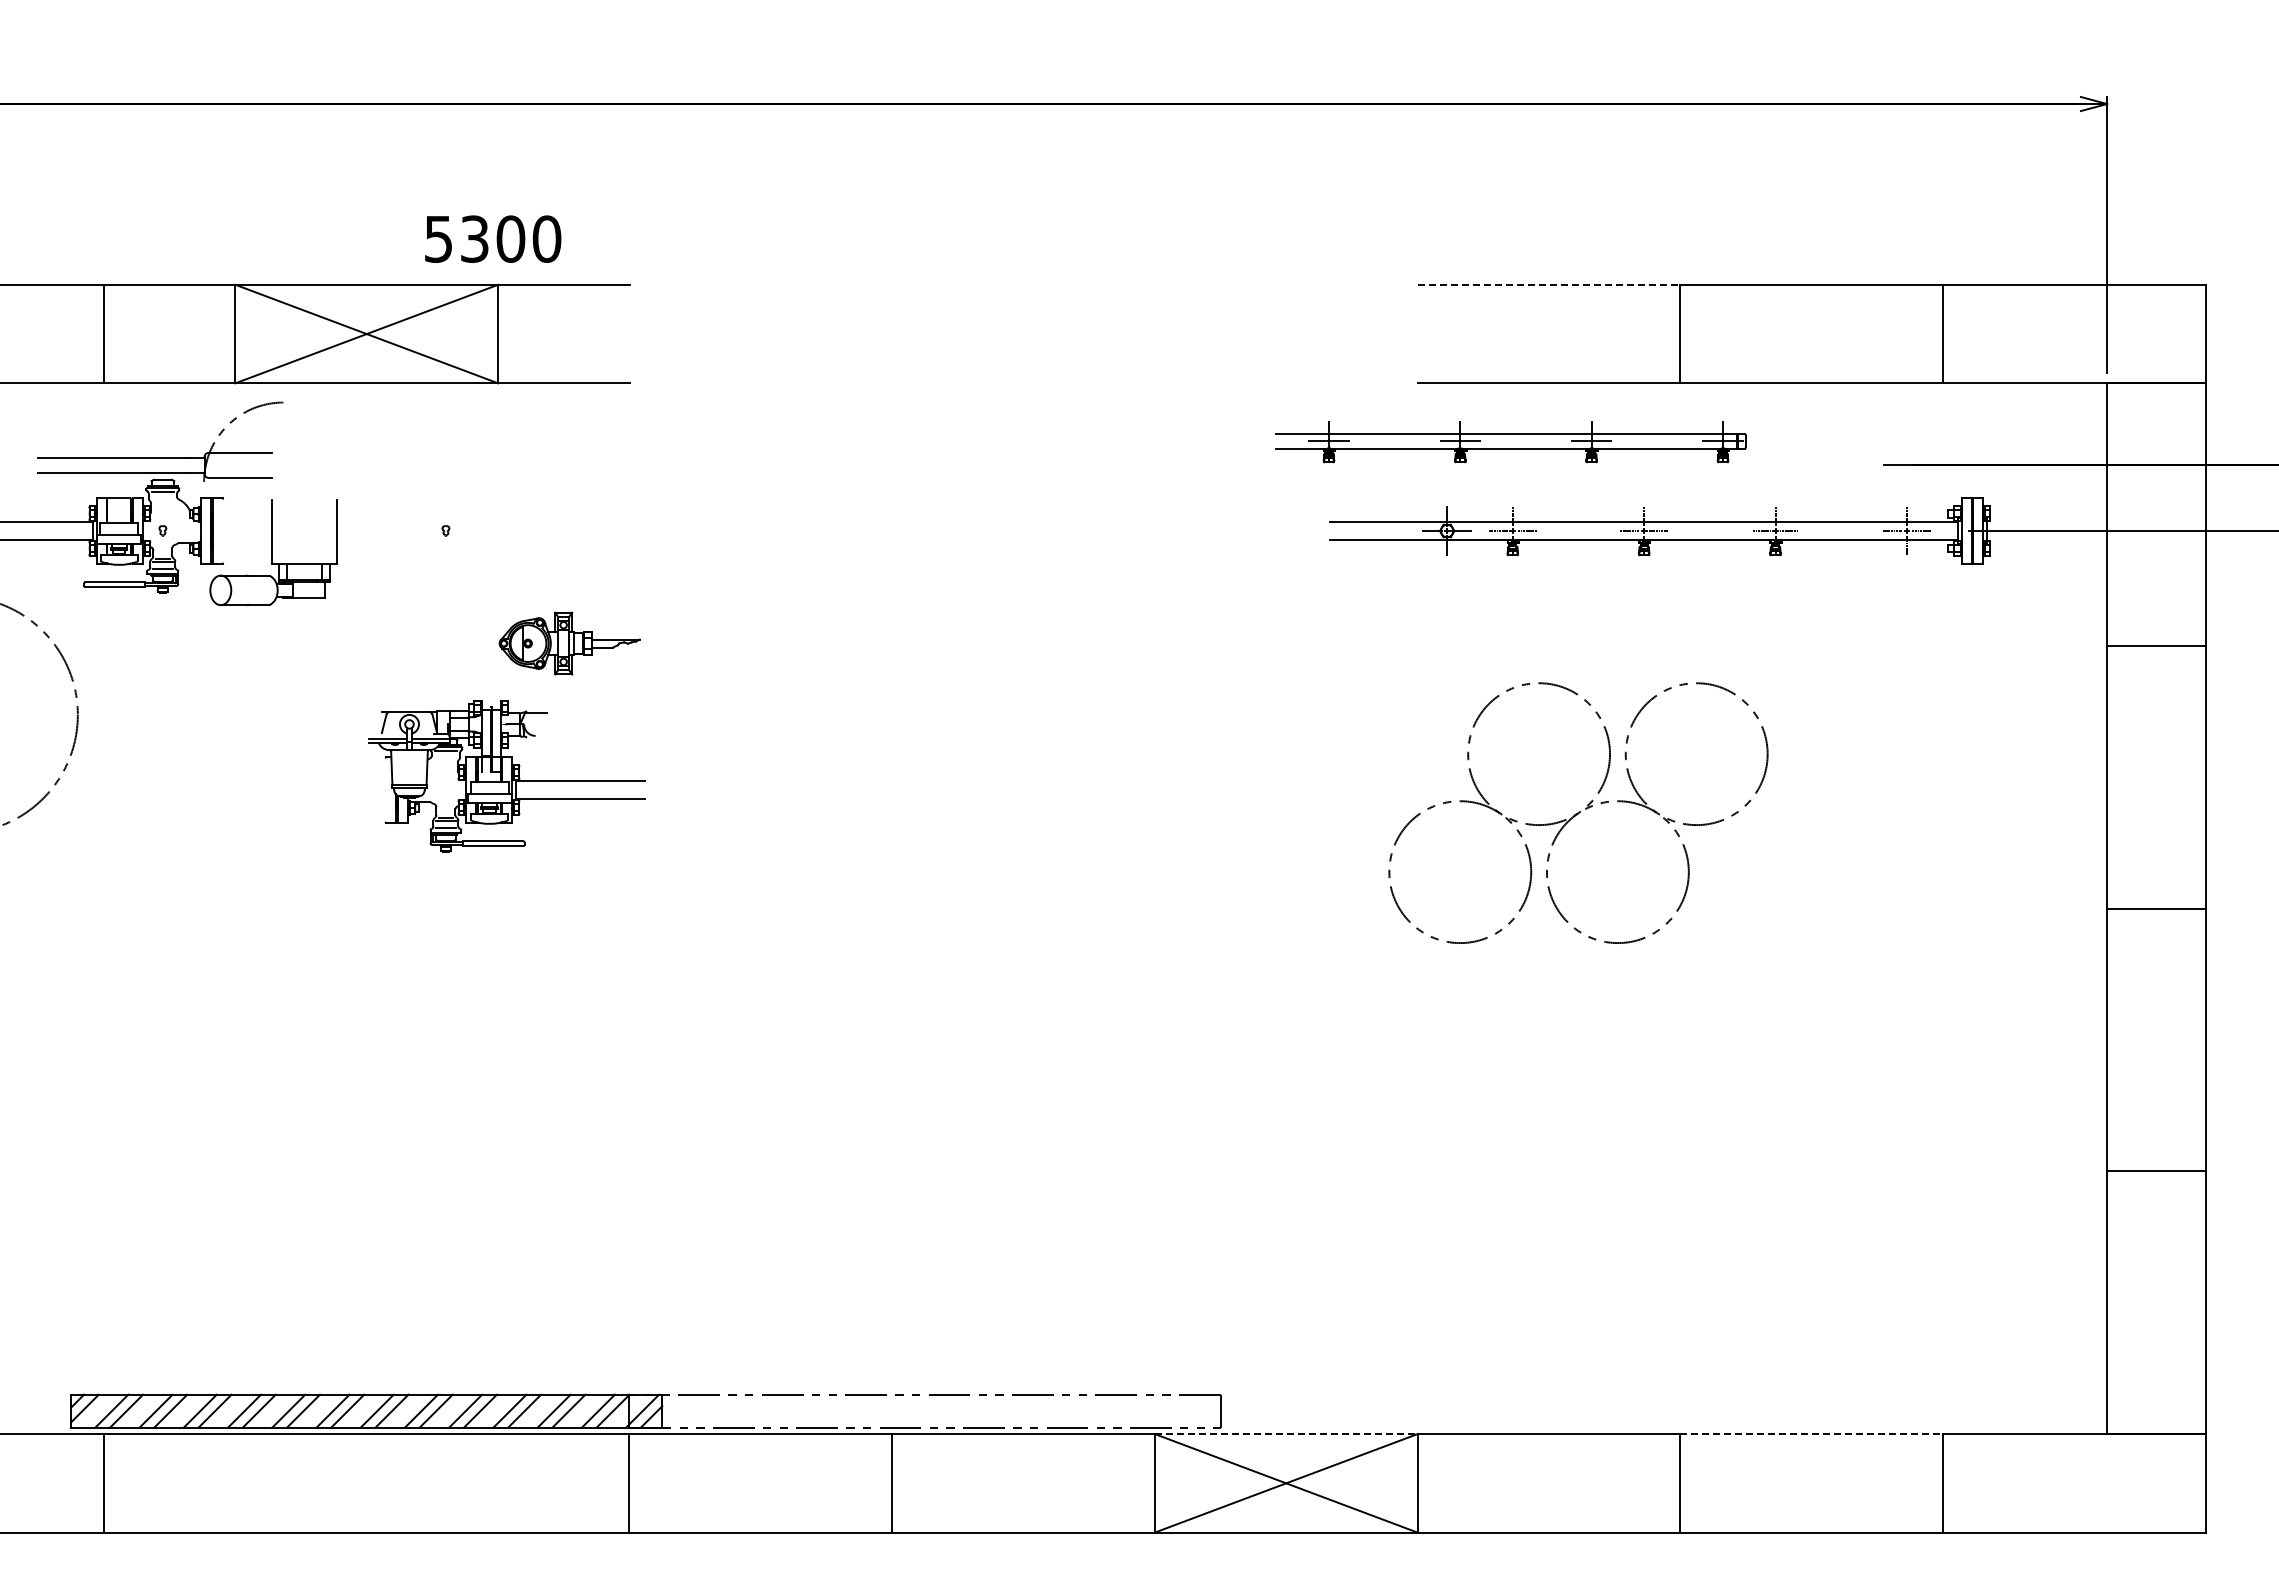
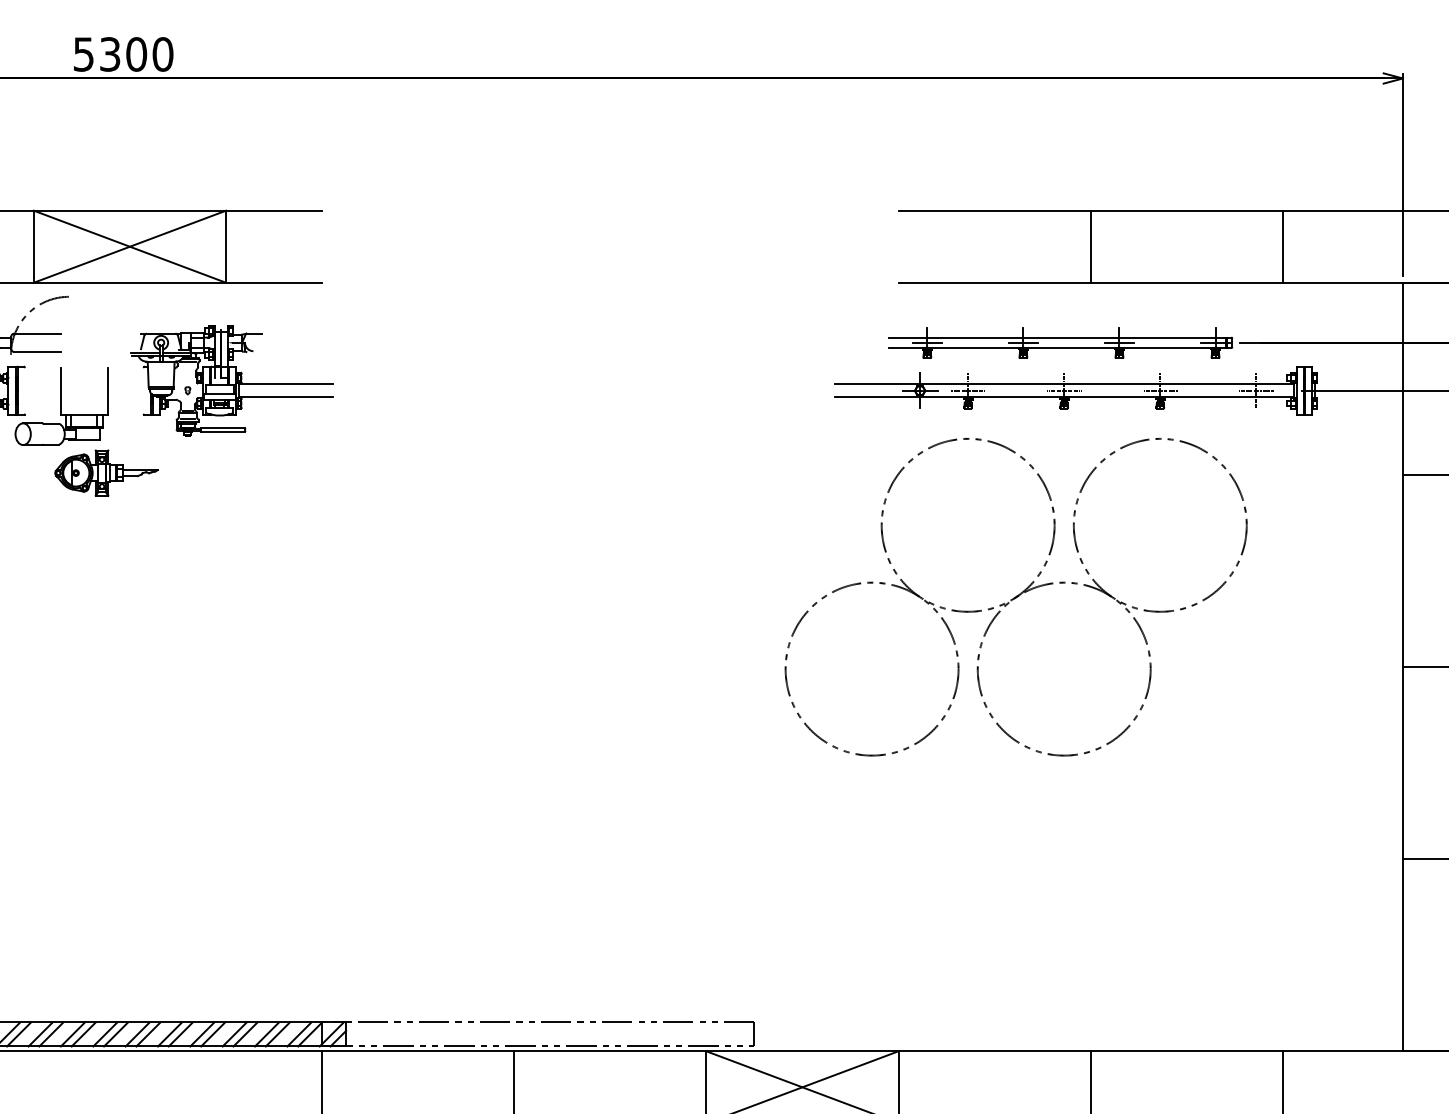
text: (493, 238) -> (123, 53), moved
line: (1549, 284) -> (994, 210), dashed -> solid
part: (1510, 442) -> (1060, 343), moved
part: (569, 643) -> (106, 473), moved
part: (506, 776) -> (232, 380), moved
part: (1578, 812) -> (1016, 596), size x1.67
line: (1286, 1434) -> (802, 1051), dashed -> solid
line: (1812, 1434) -> (1187, 1051), dashed -> solid

